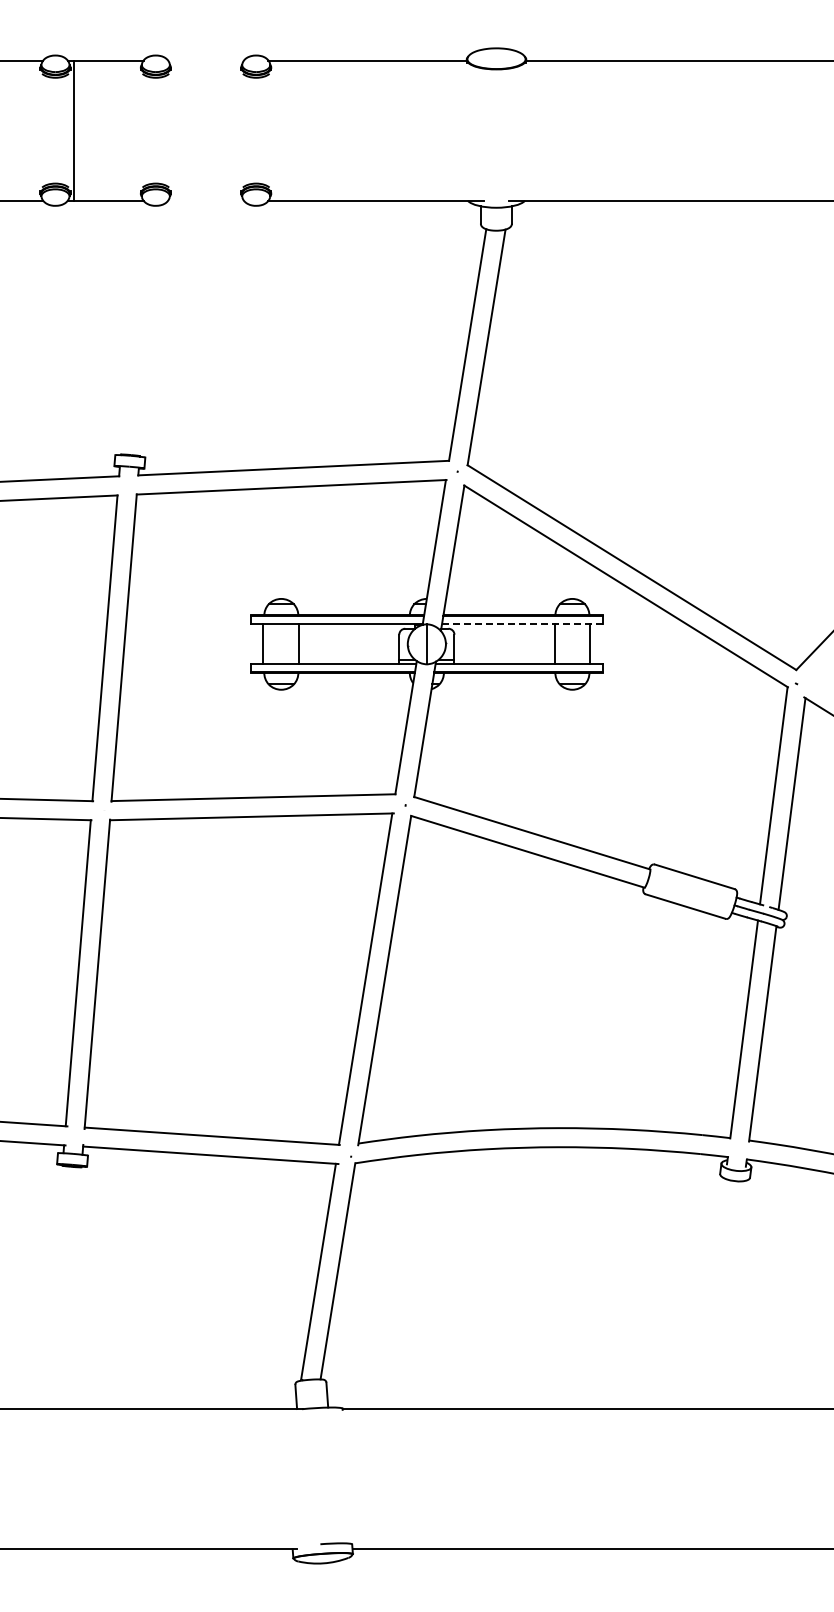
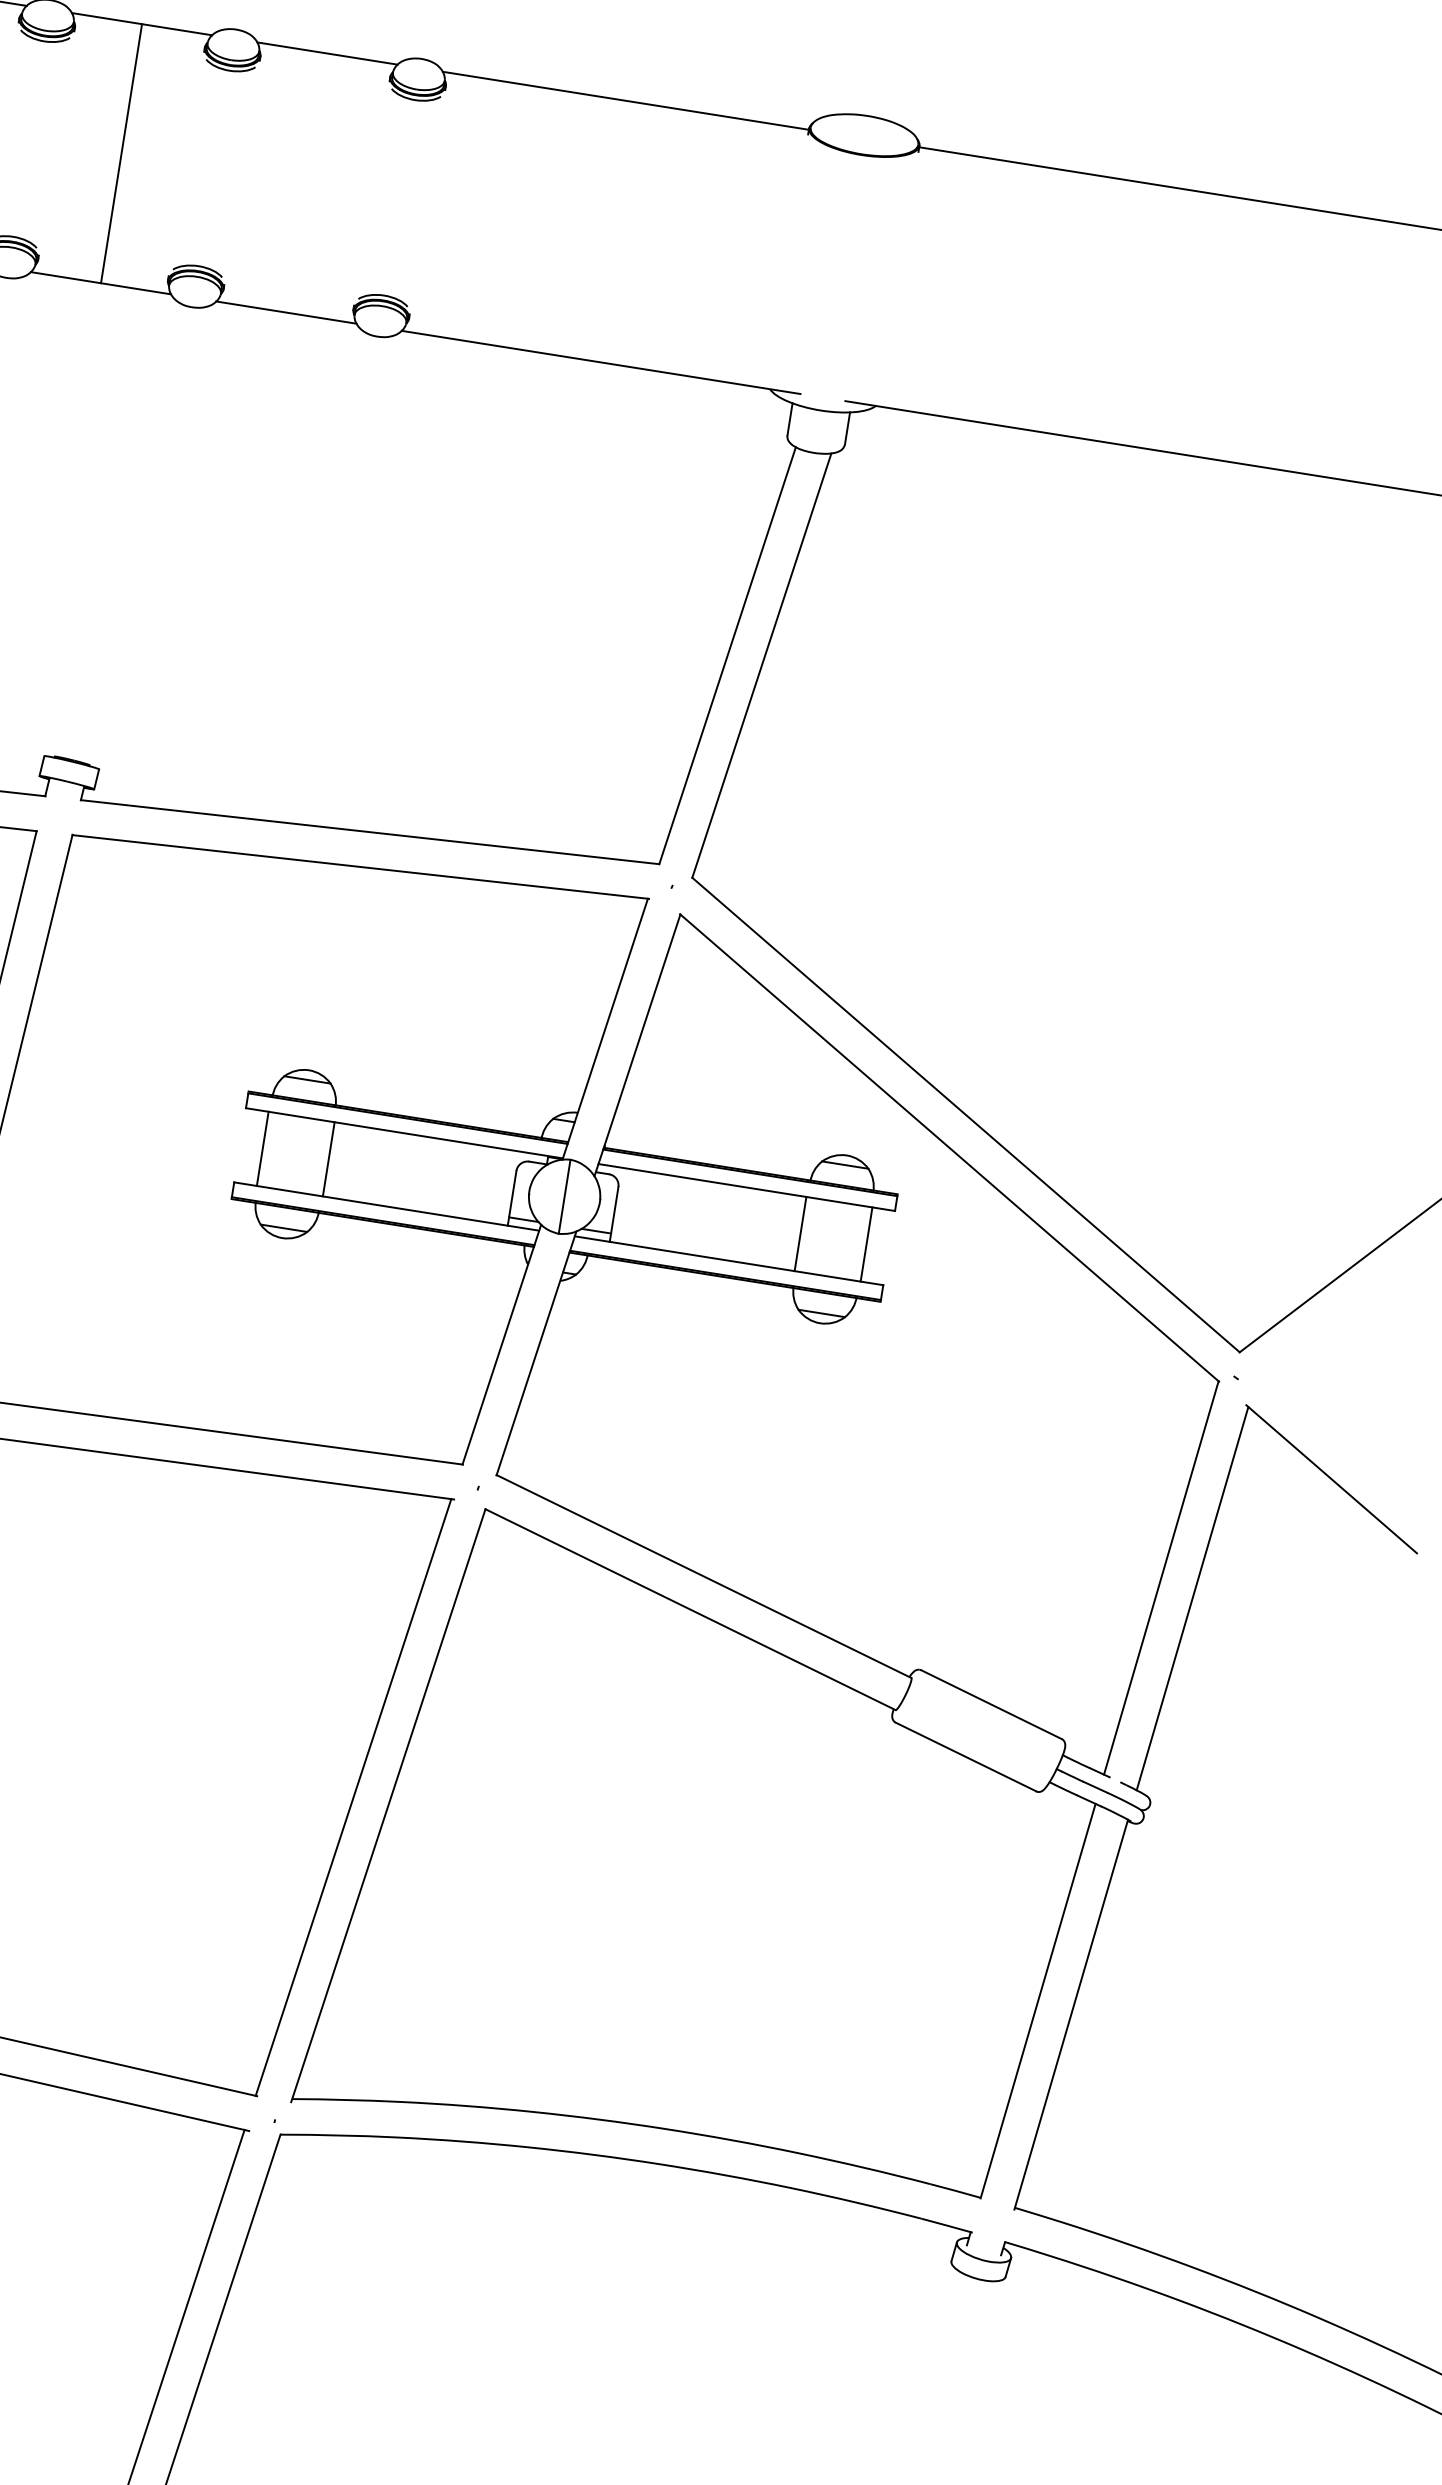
line: (205, 60) -> (326, 53), added
line: (73, 130) -> (121, 153), moved
line: (205, 200) -> (285, 311), added
line: (522, 624) -> (747, 1188), dashed -> solid

